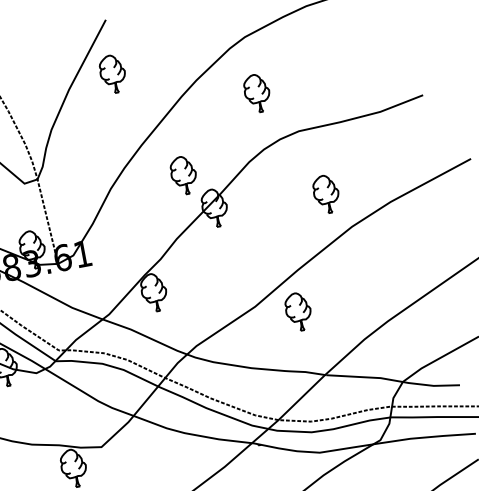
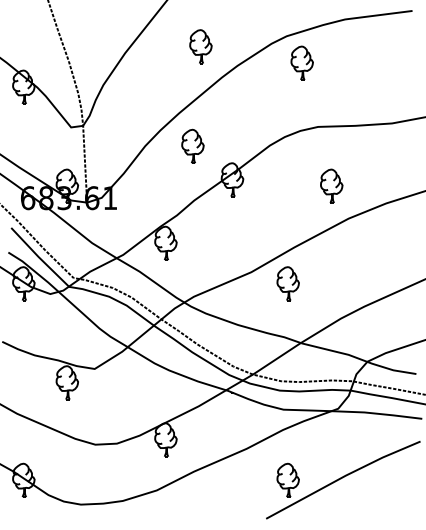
part: (112, 73) -> (200, 46), moved
part: (256, 92) -> (301, 62), moved
part: (183, 174) -> (192, 145), moved

